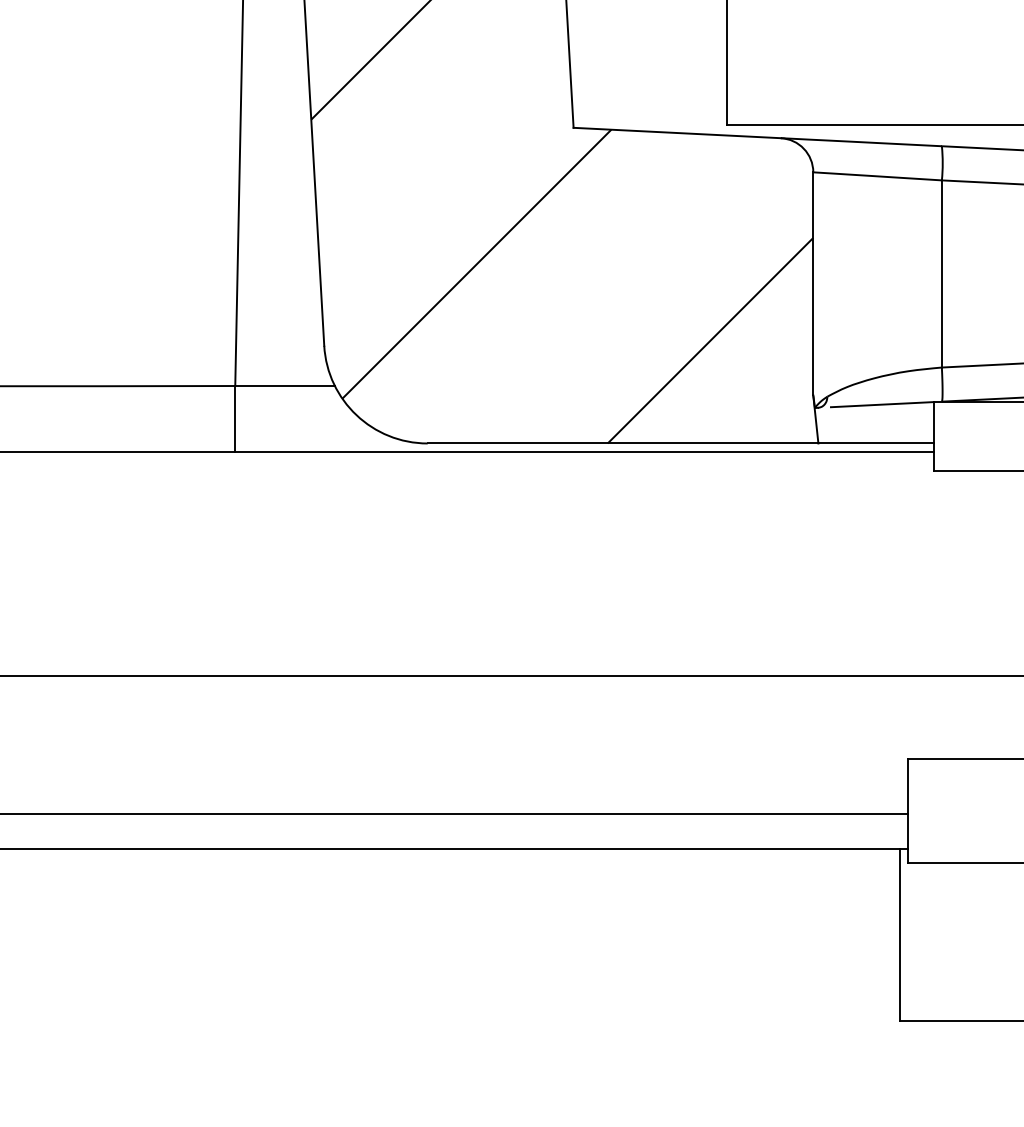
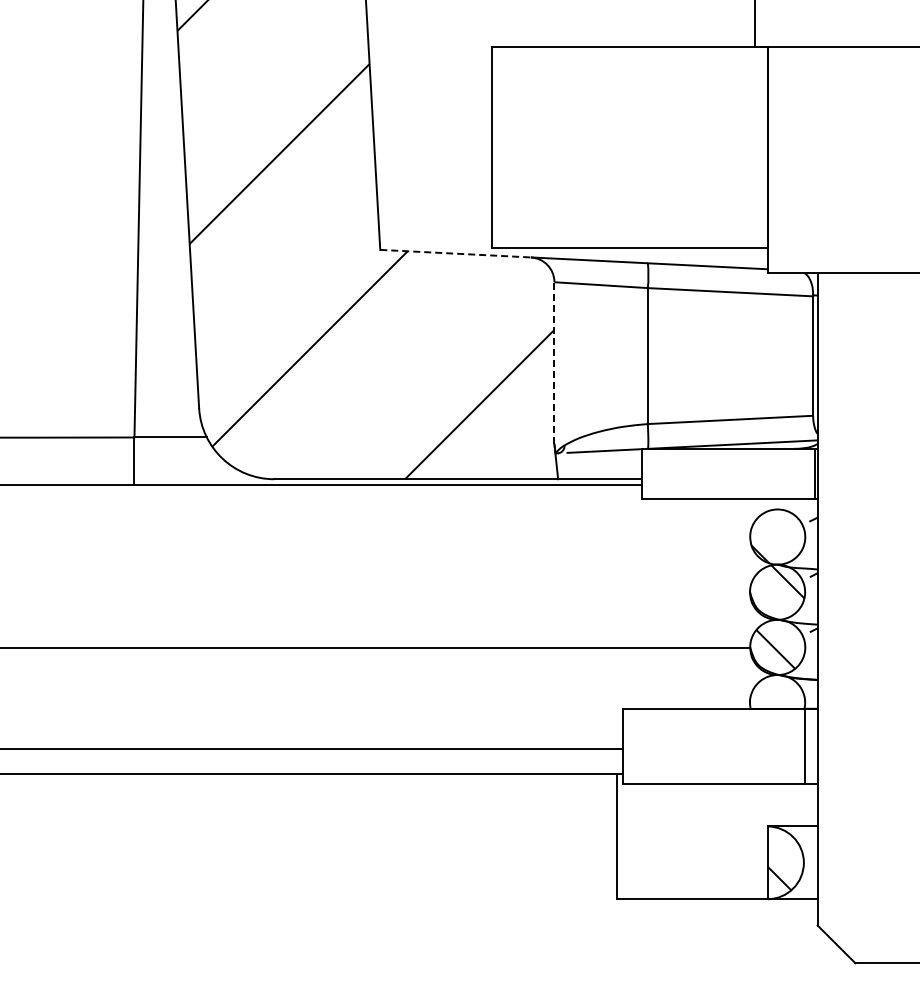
line: (678, 132) -> (456, 253), solid -> dashed
line: (813, 282) -> (554, 362), solid -> dashed

